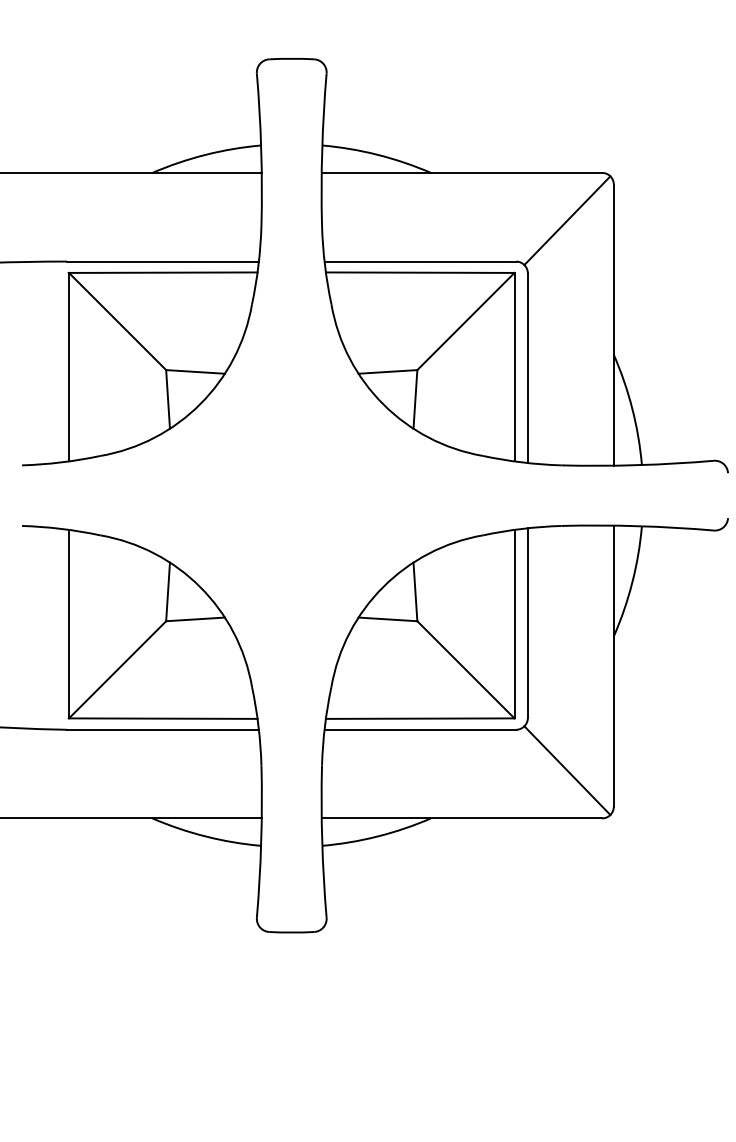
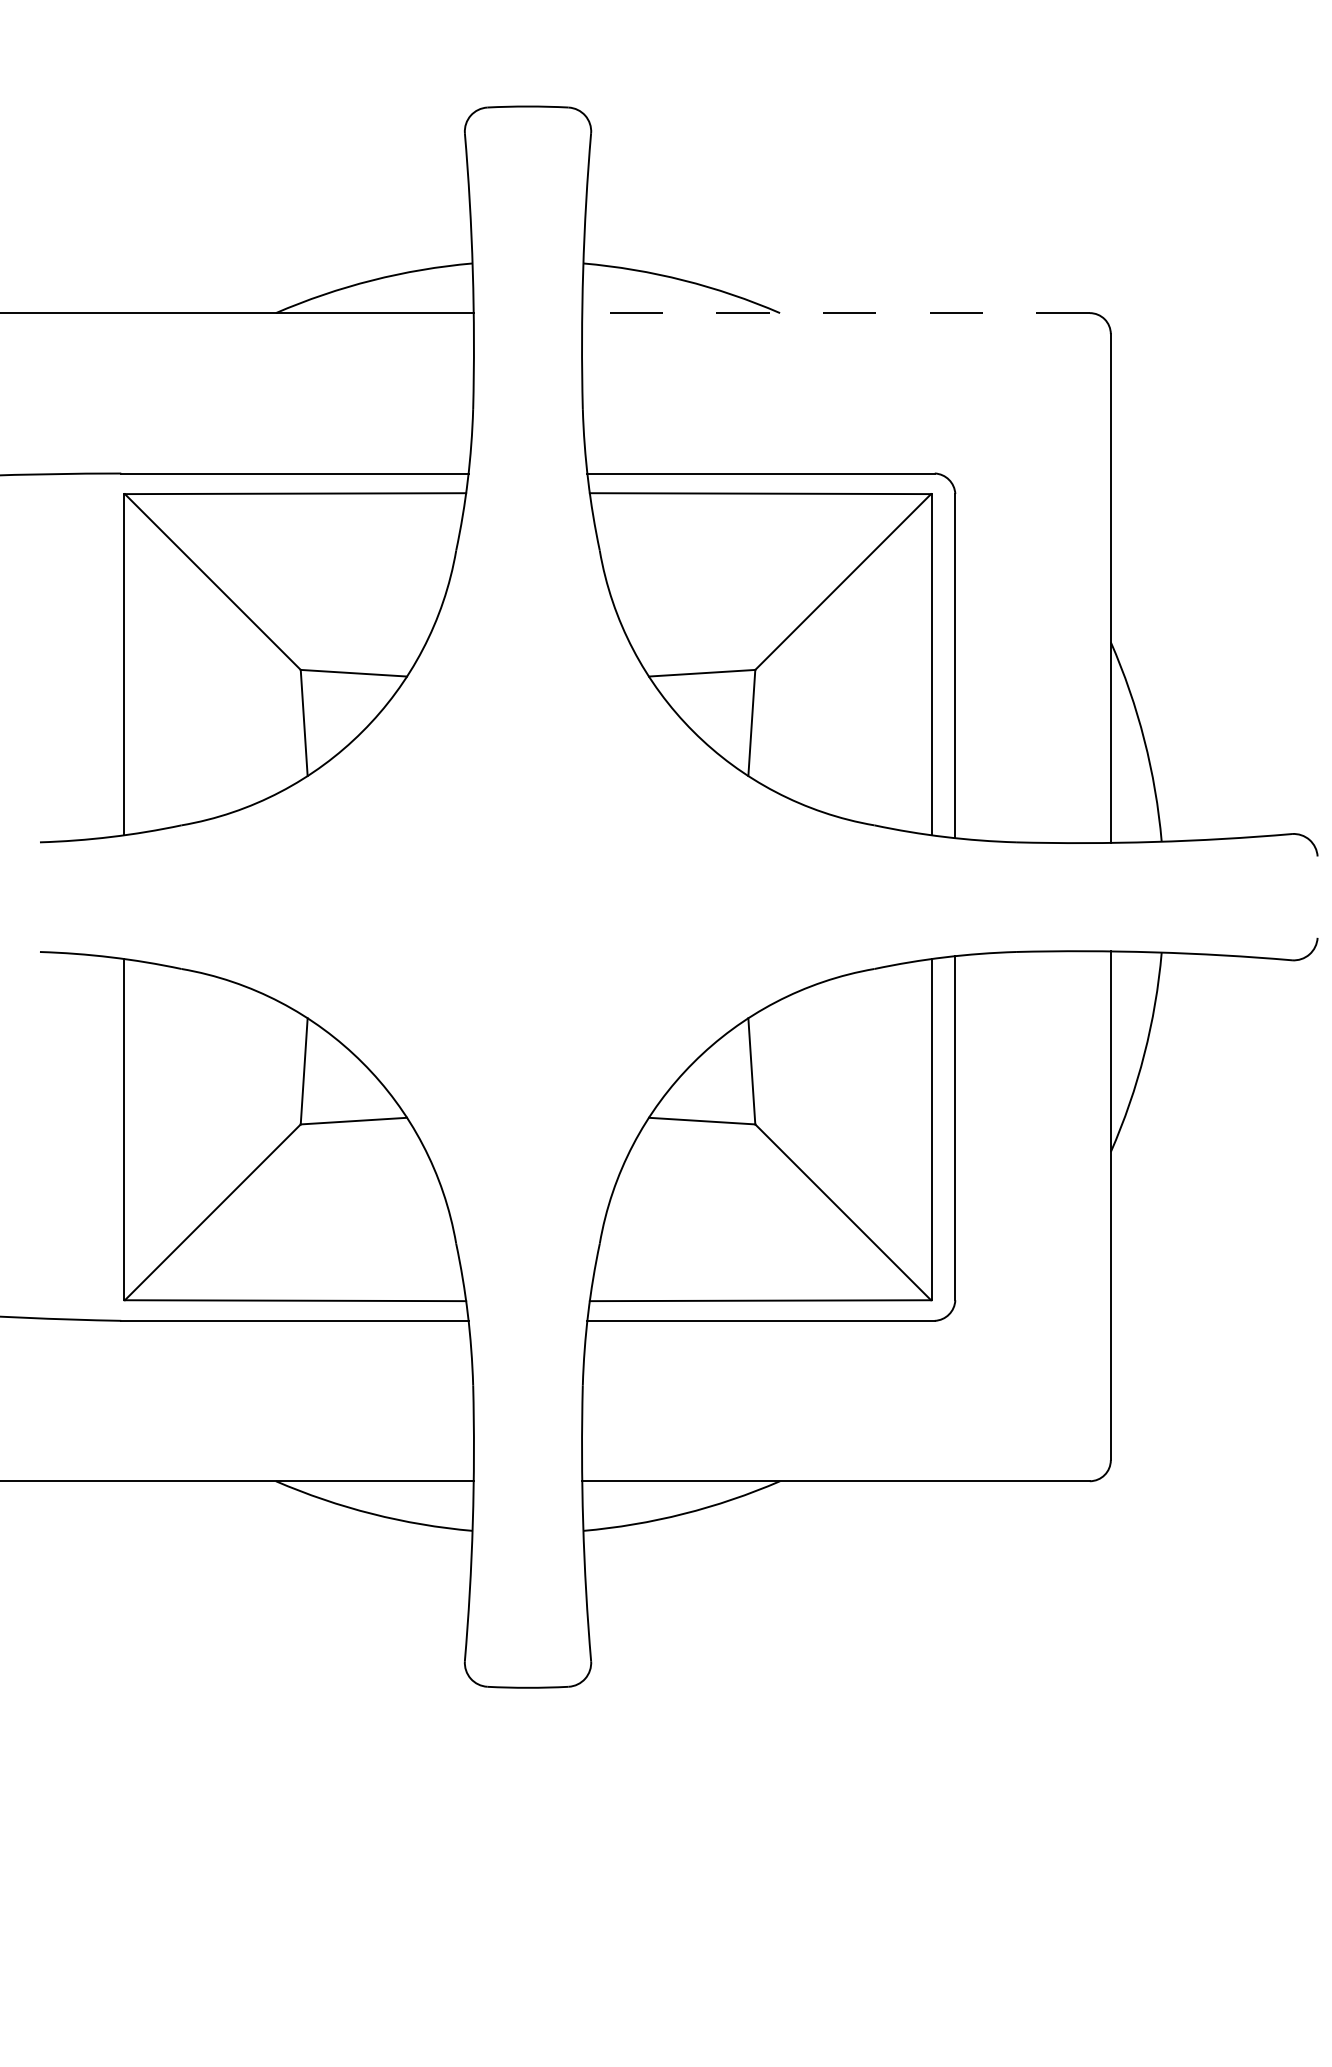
line: (461, 172) -> (835, 312), solid -> dashed
line: (567, 220) -> (1027, 399), removed
line: (567, 770) -> (1027, 1394), removed

